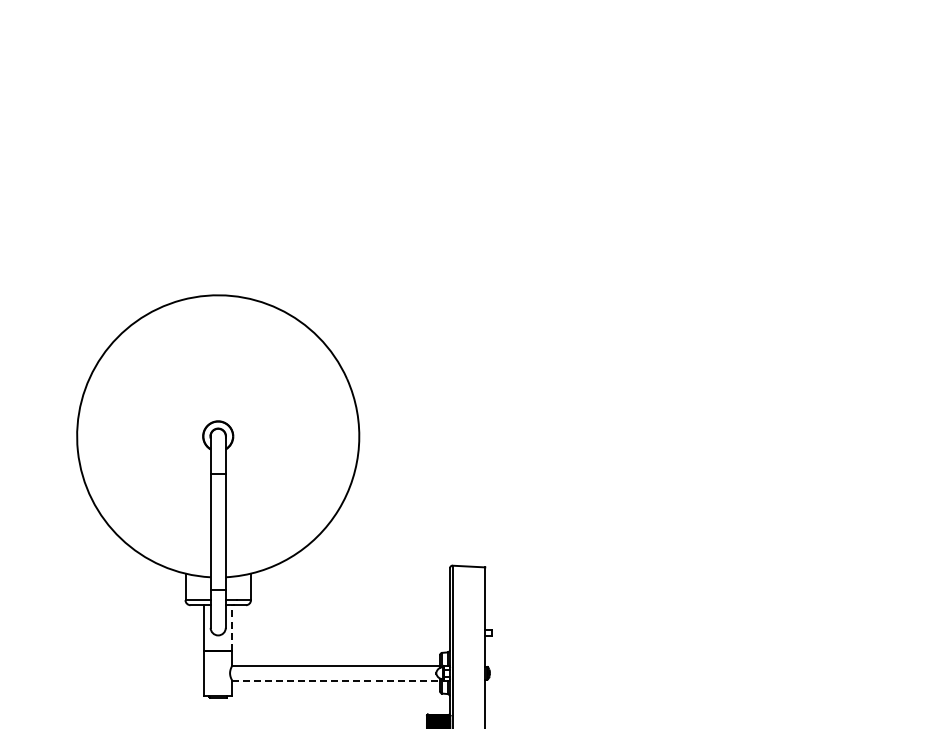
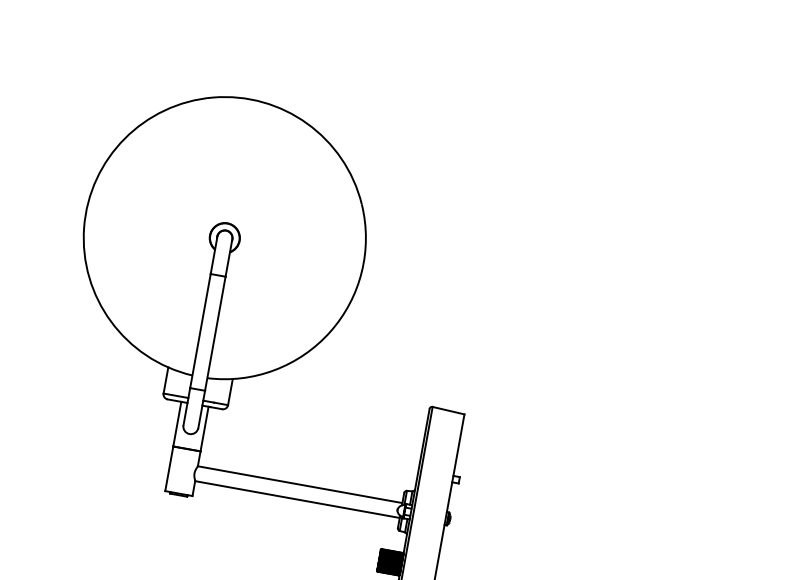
line: (232, 627) -> (205, 428), dashed -> solid
line: (336, 680) -> (298, 499), dashed -> solid

